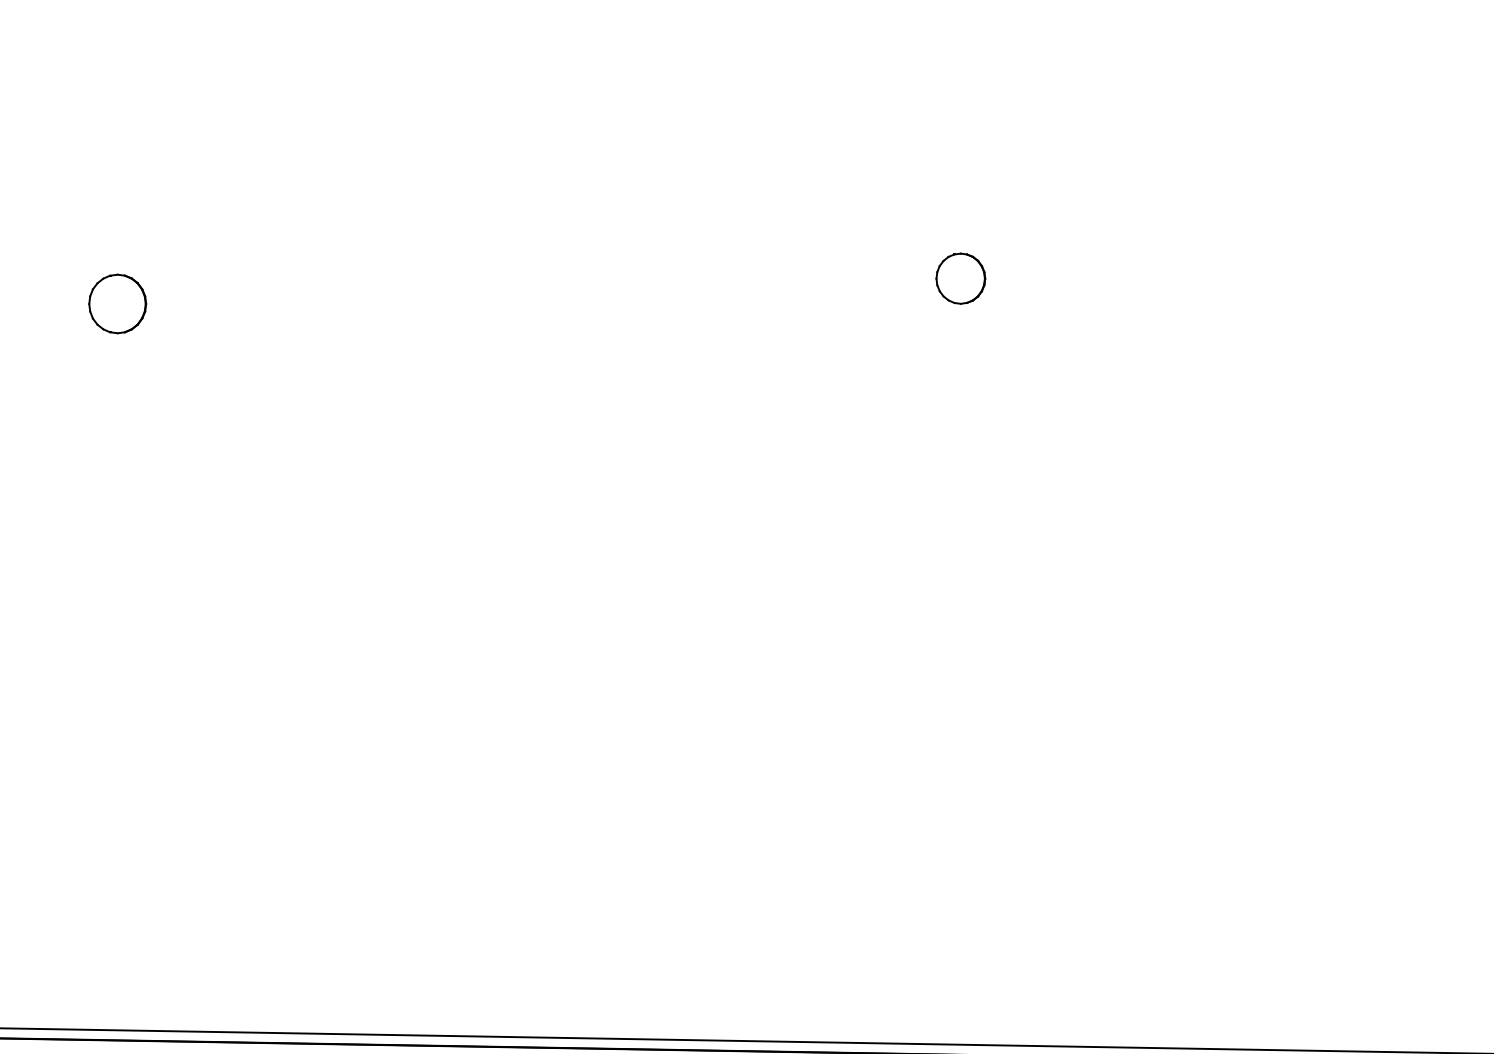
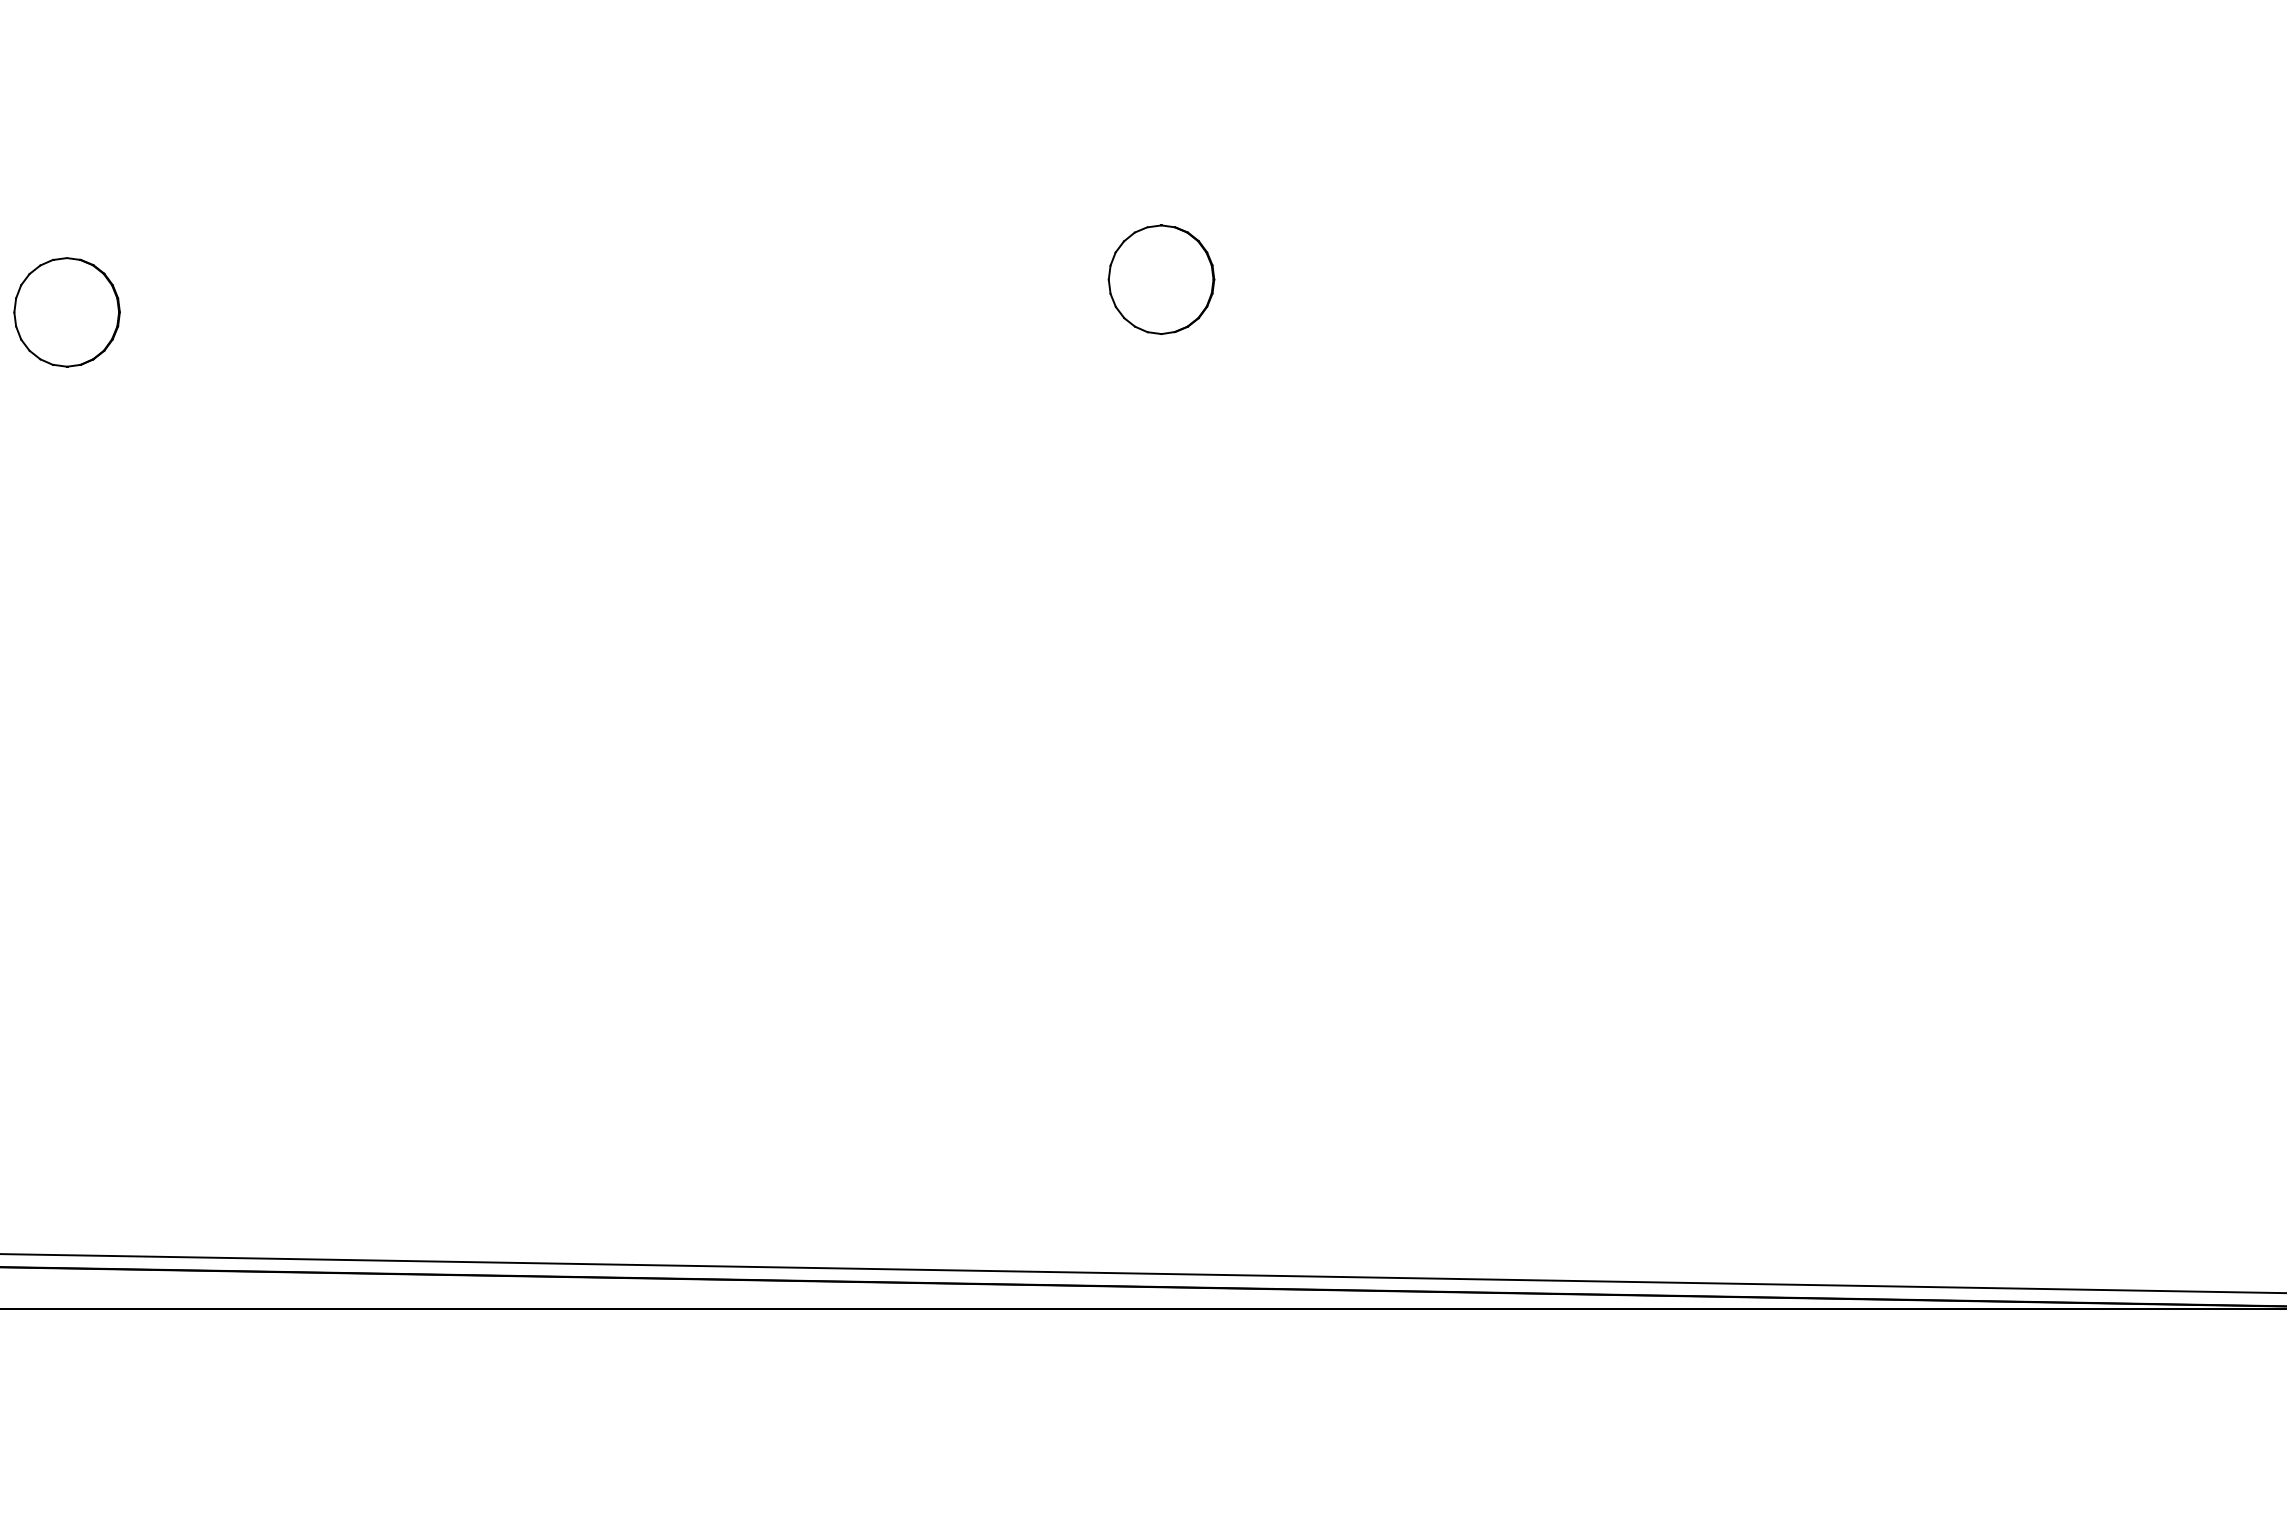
part: (960, 278) -> (1161, 279), size x1.67
part: (117, 304) -> (66, 312), size x1.43

